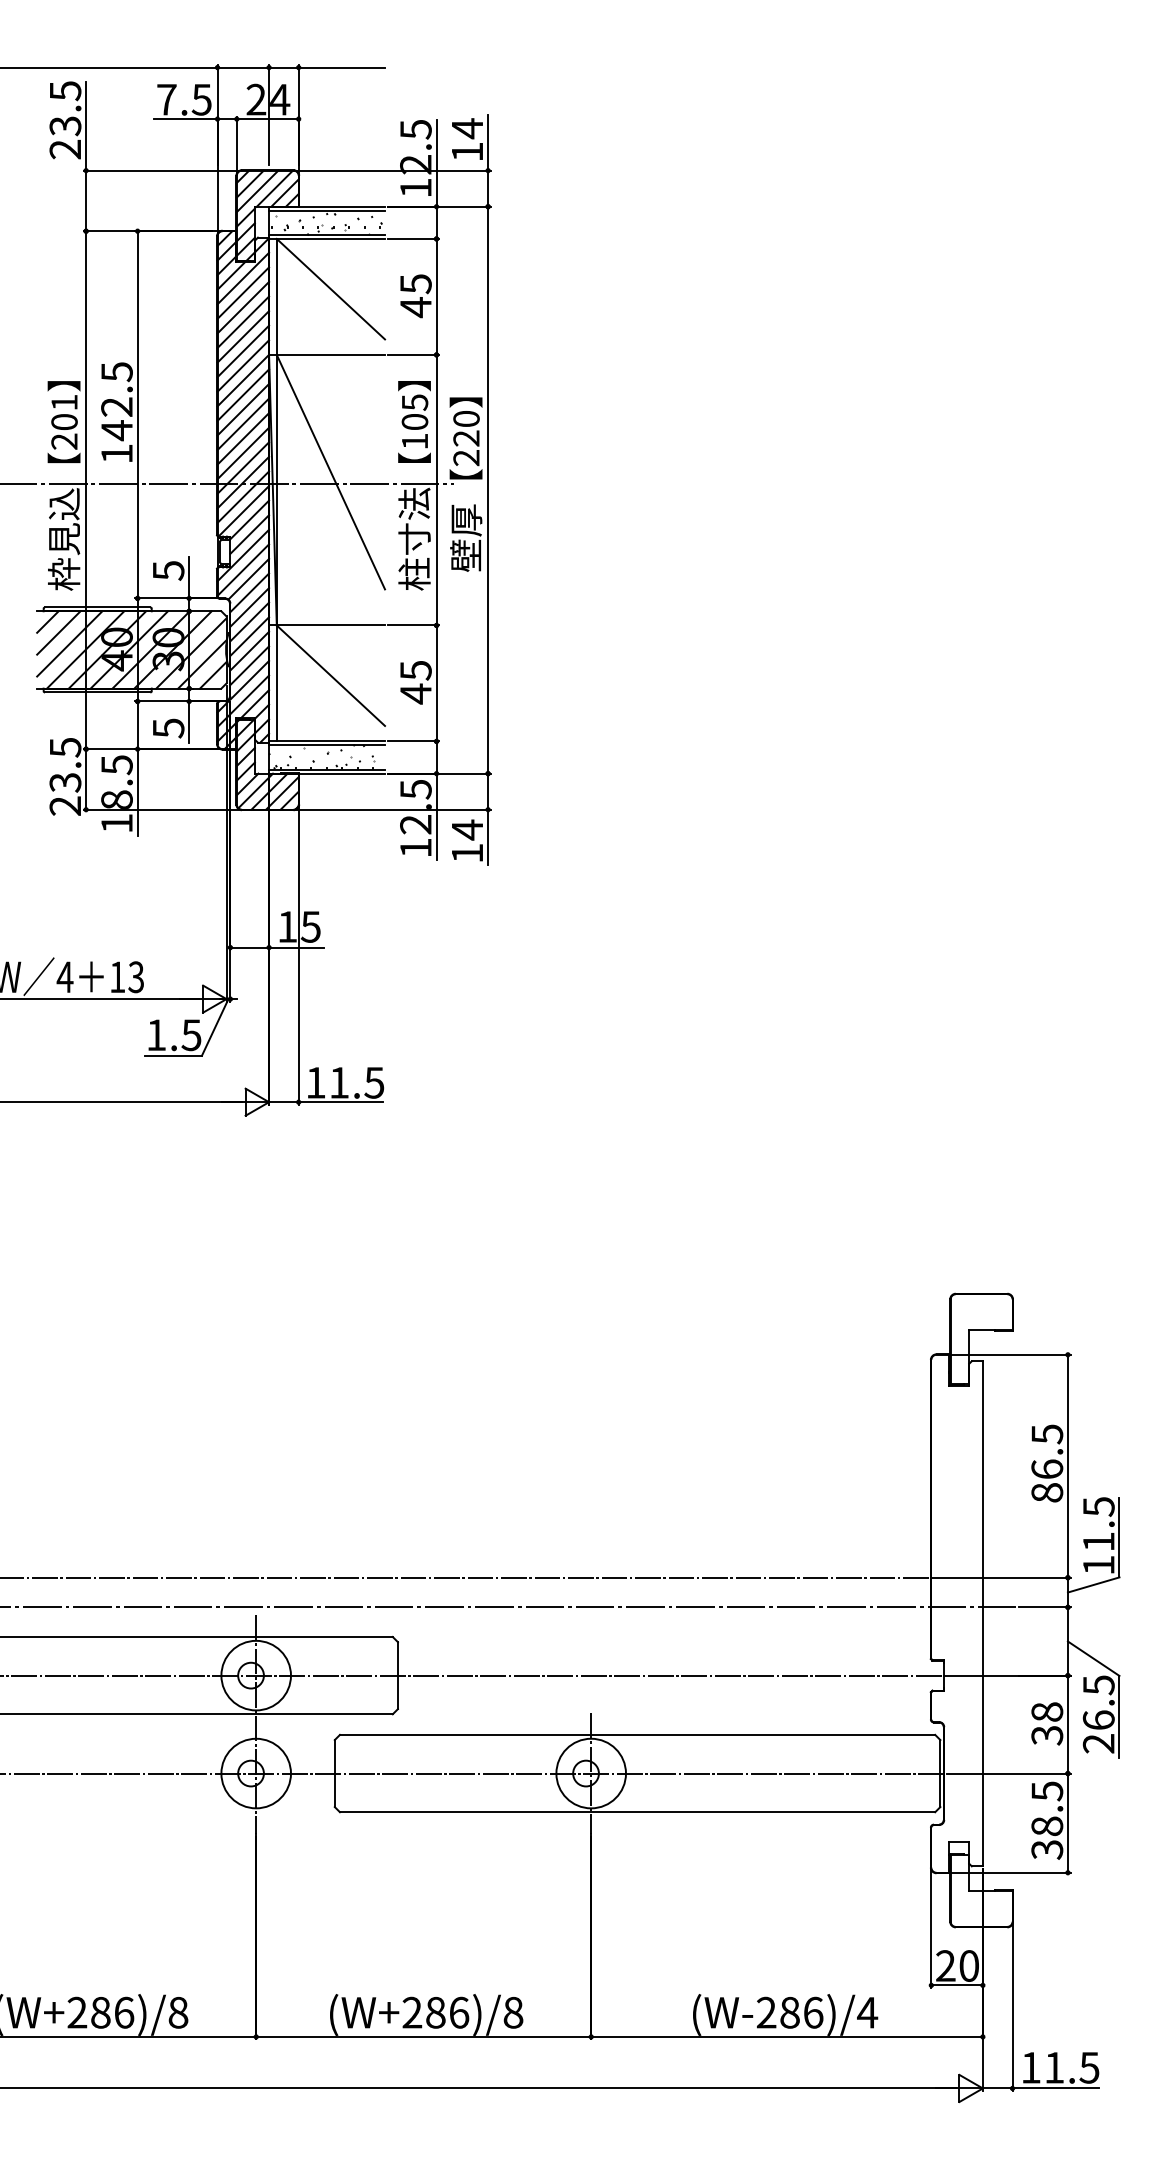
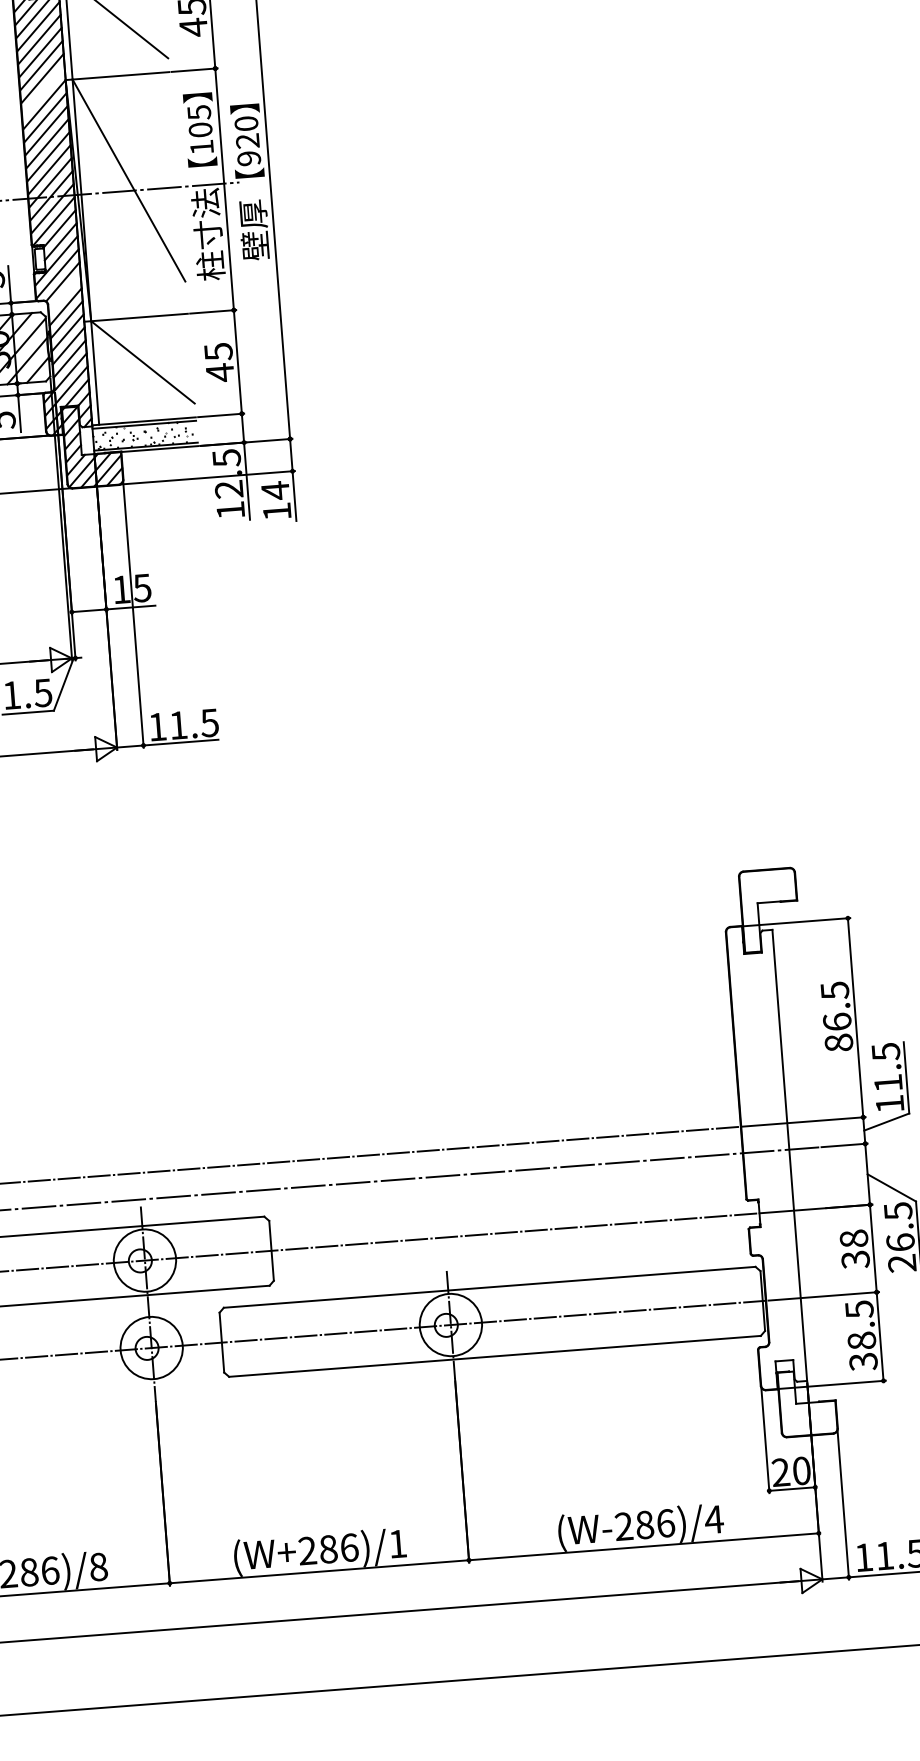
line: (243, 365) -> (43, 91), removed
text: (466, 458) -> (249, 159), 220 -> 920
line: (249, 592) -> (64, 293), removed
text: (513, 2012) -> (397, 1543), (W+286)/8 -> (W+286)/1

